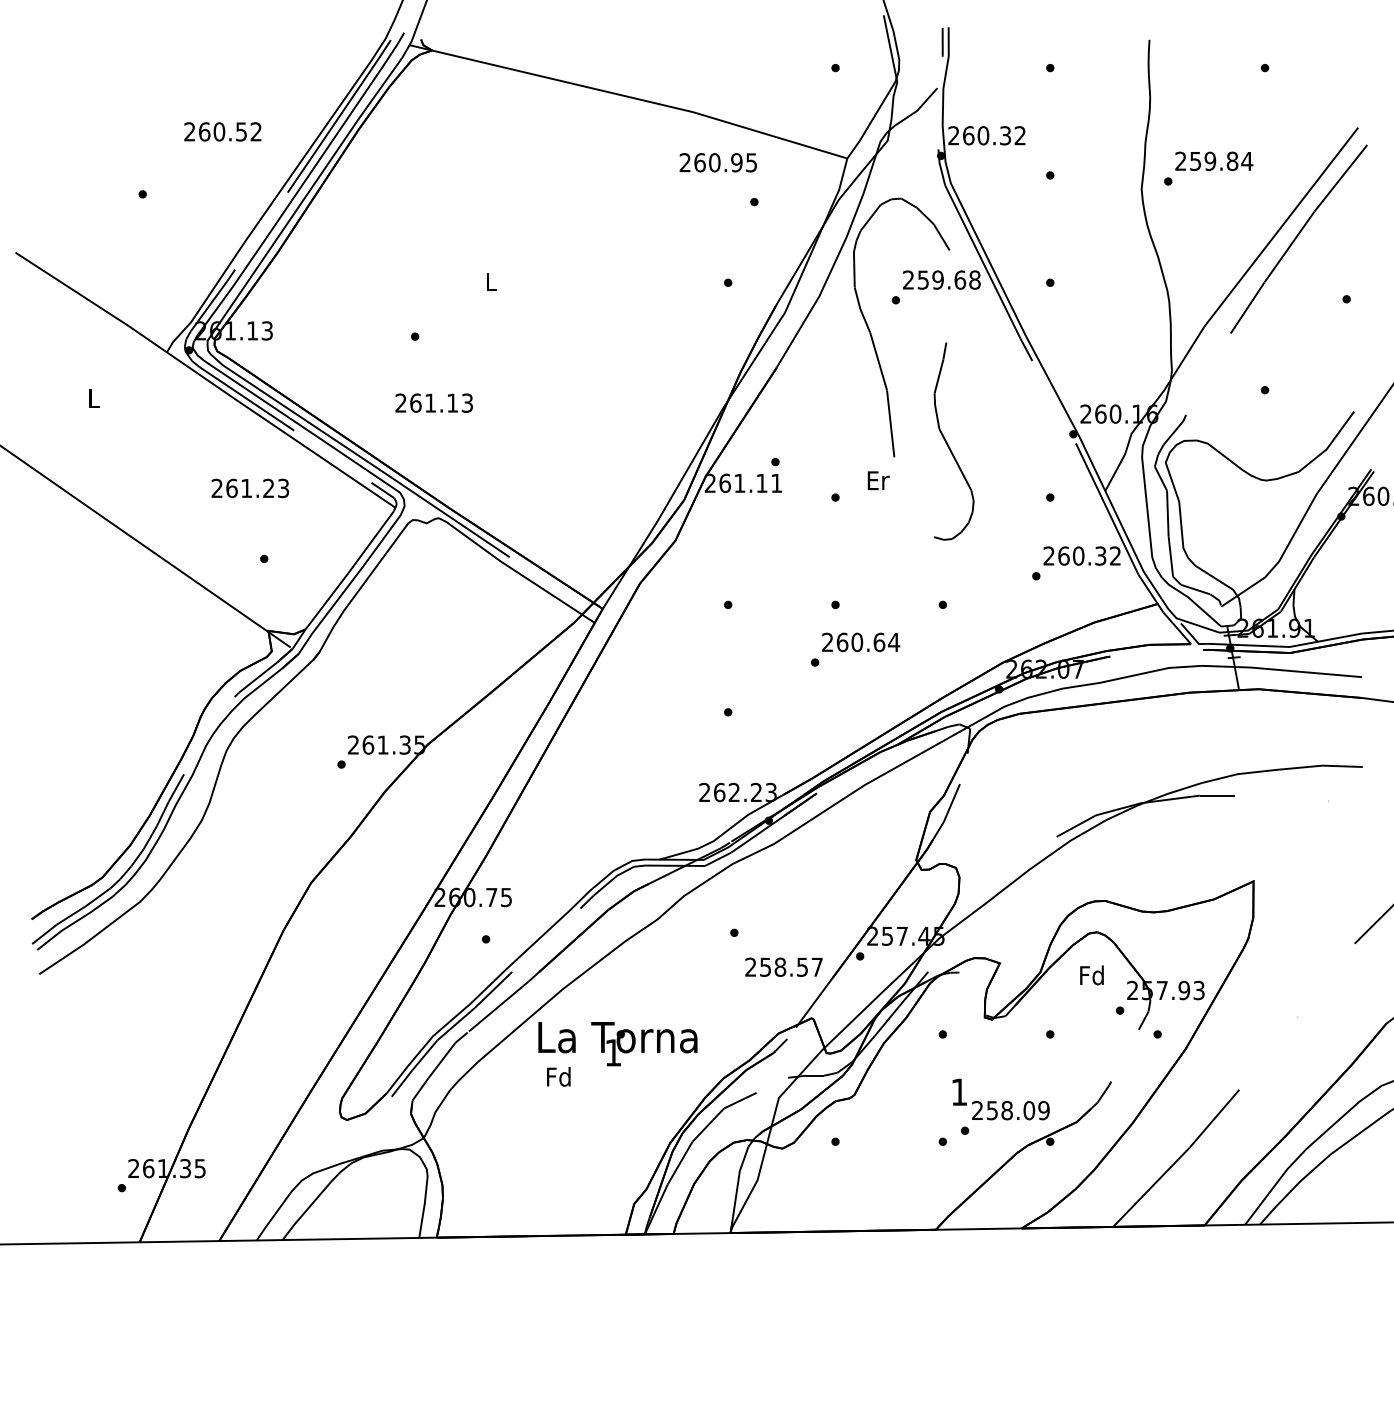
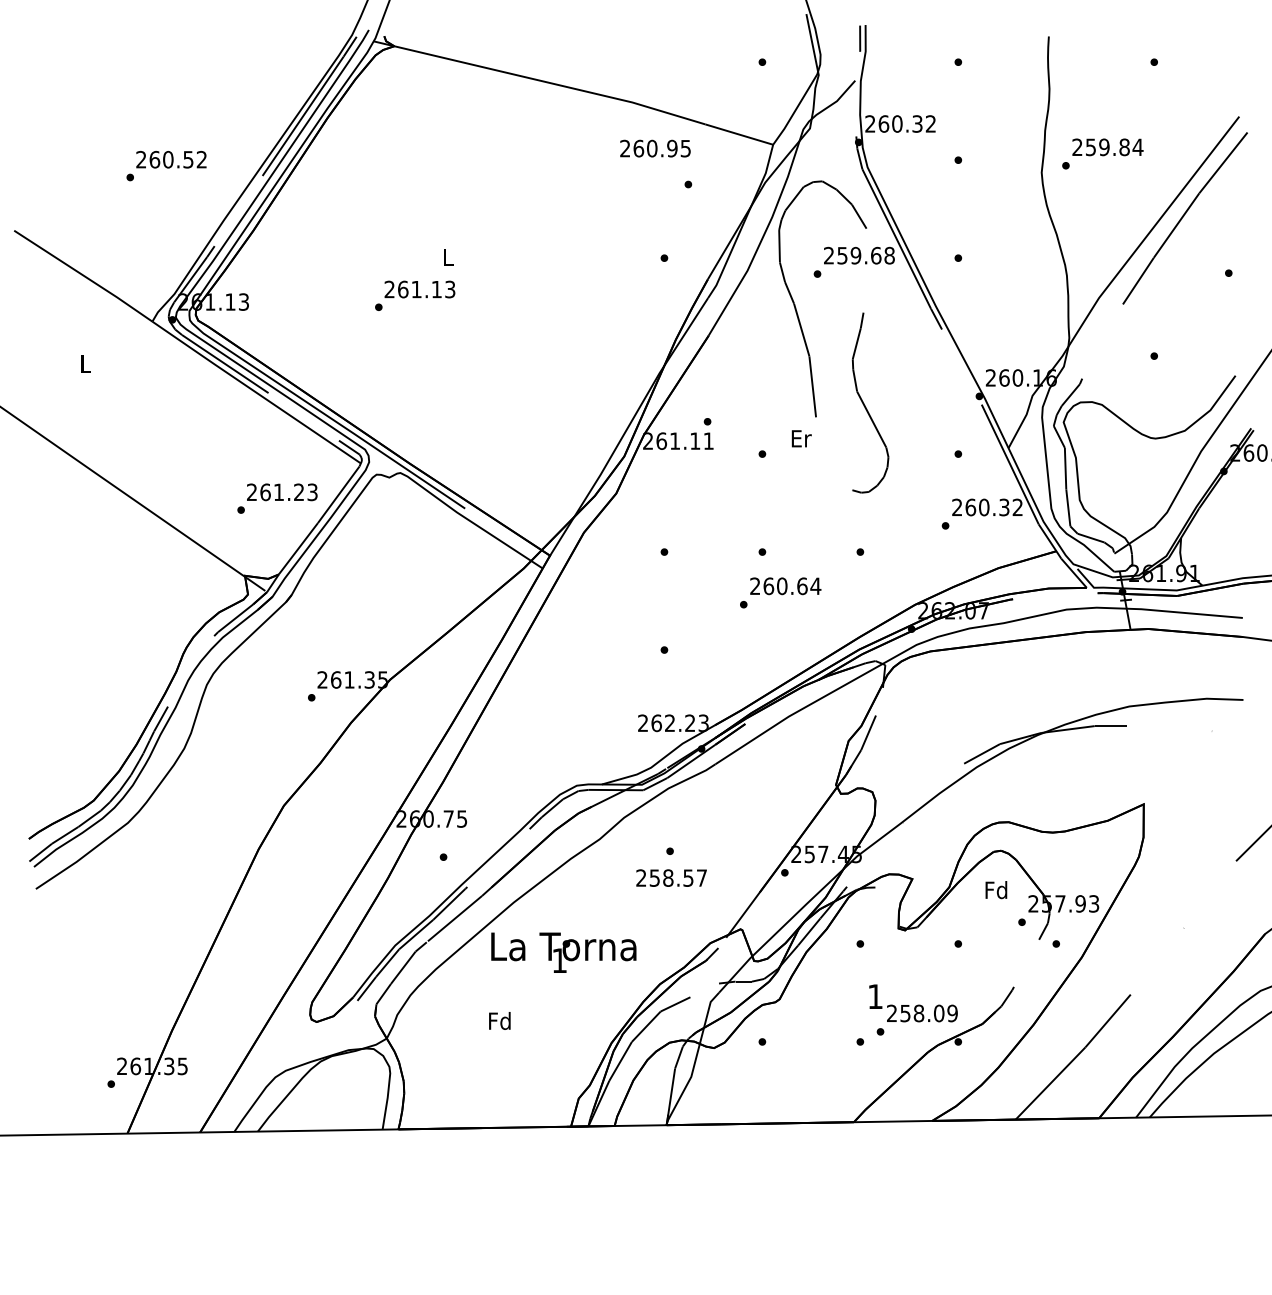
text: (222, 131) -> (171, 159), moved
text: (433, 402) -> (419, 288), moved
text: (250, 488) -> (282, 492), moved
text: (783, 966) -> (671, 877), moved
text: (558, 1076) -> (499, 1020), moved

